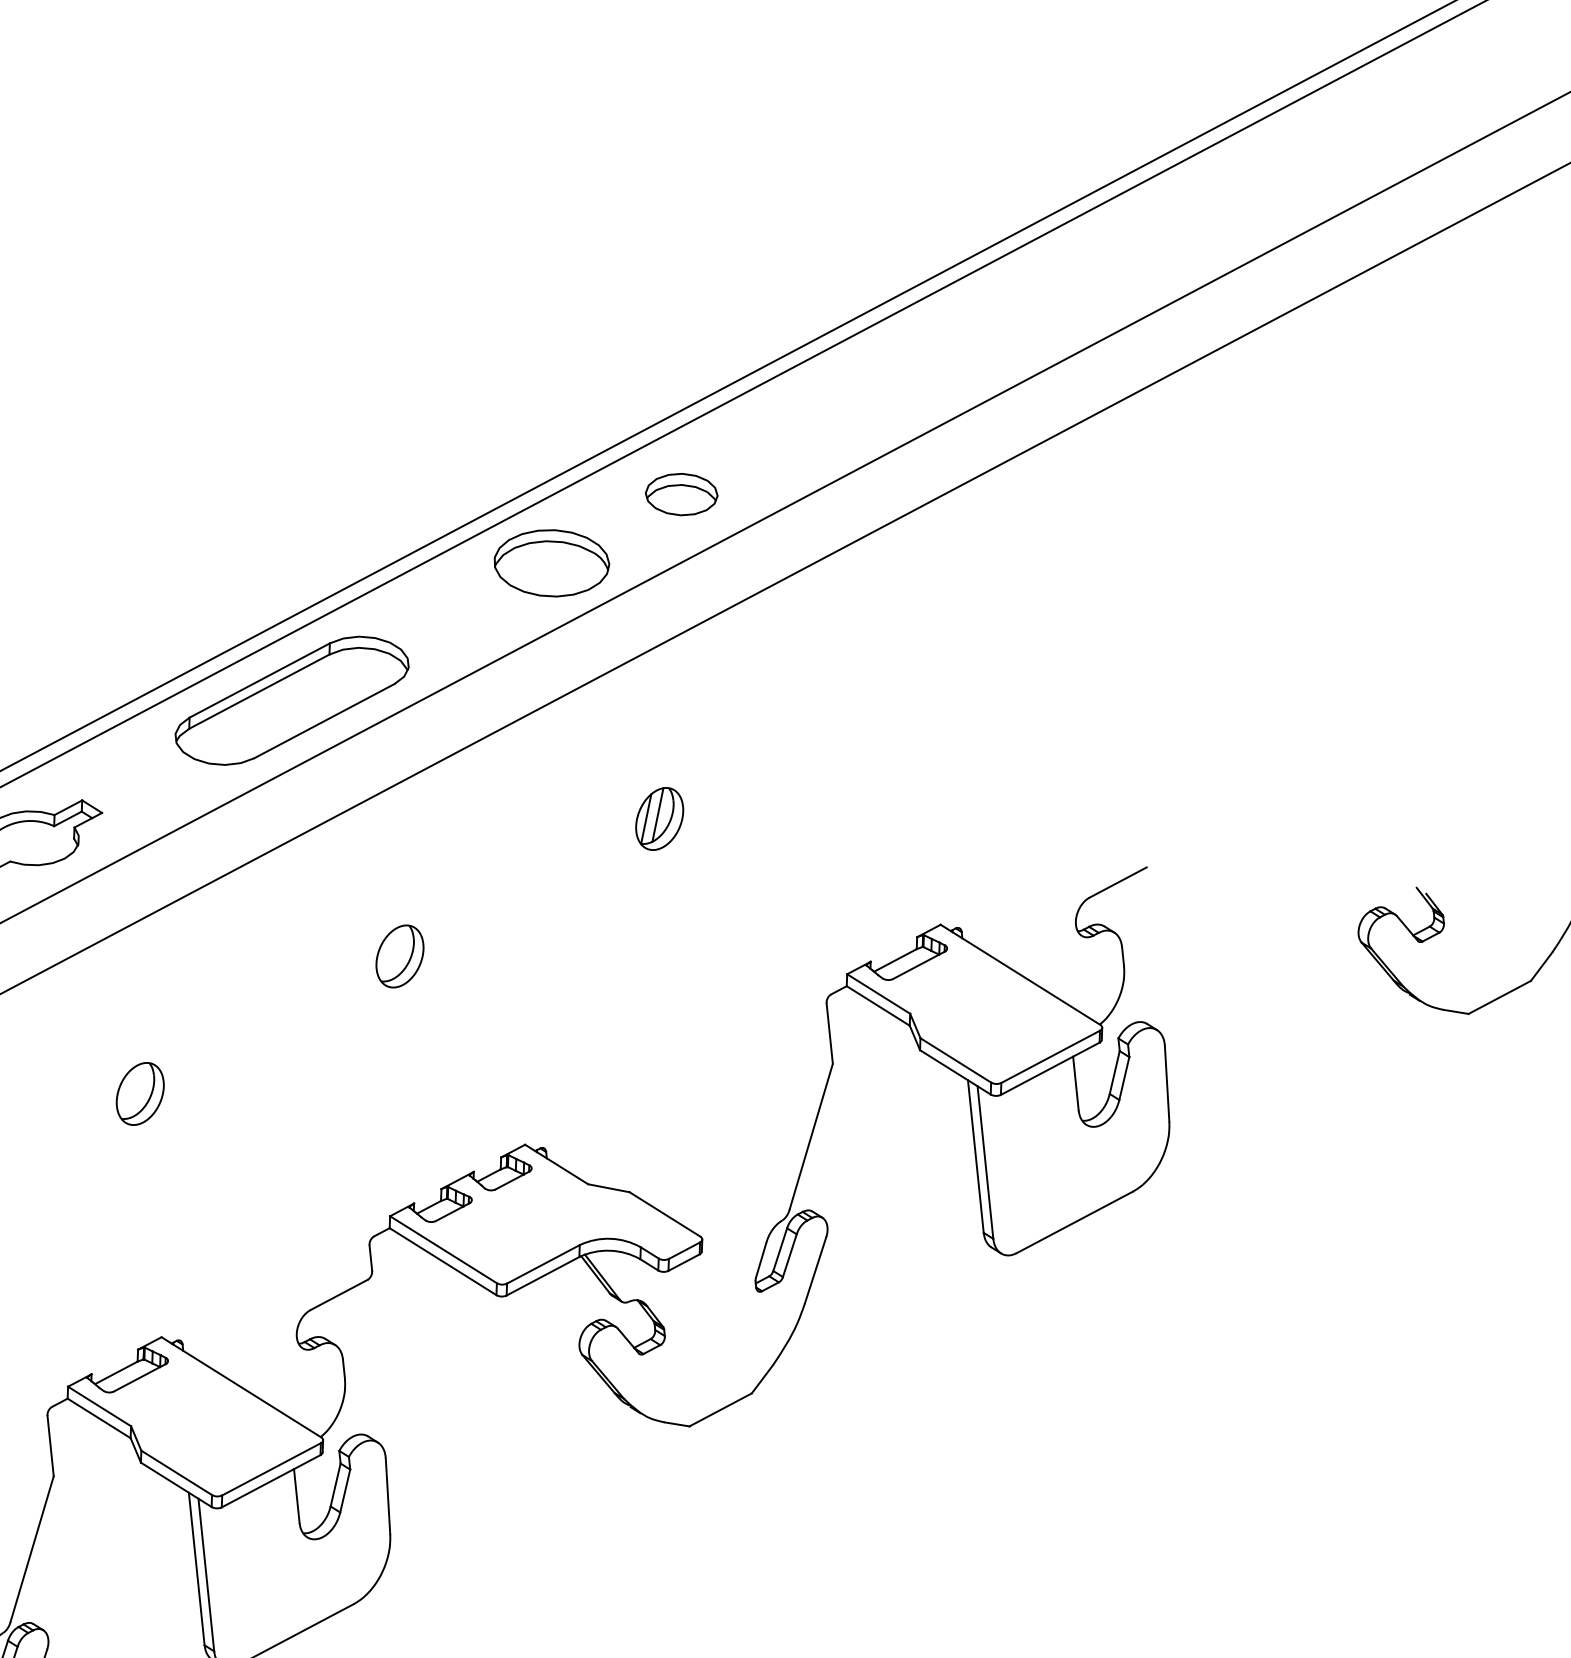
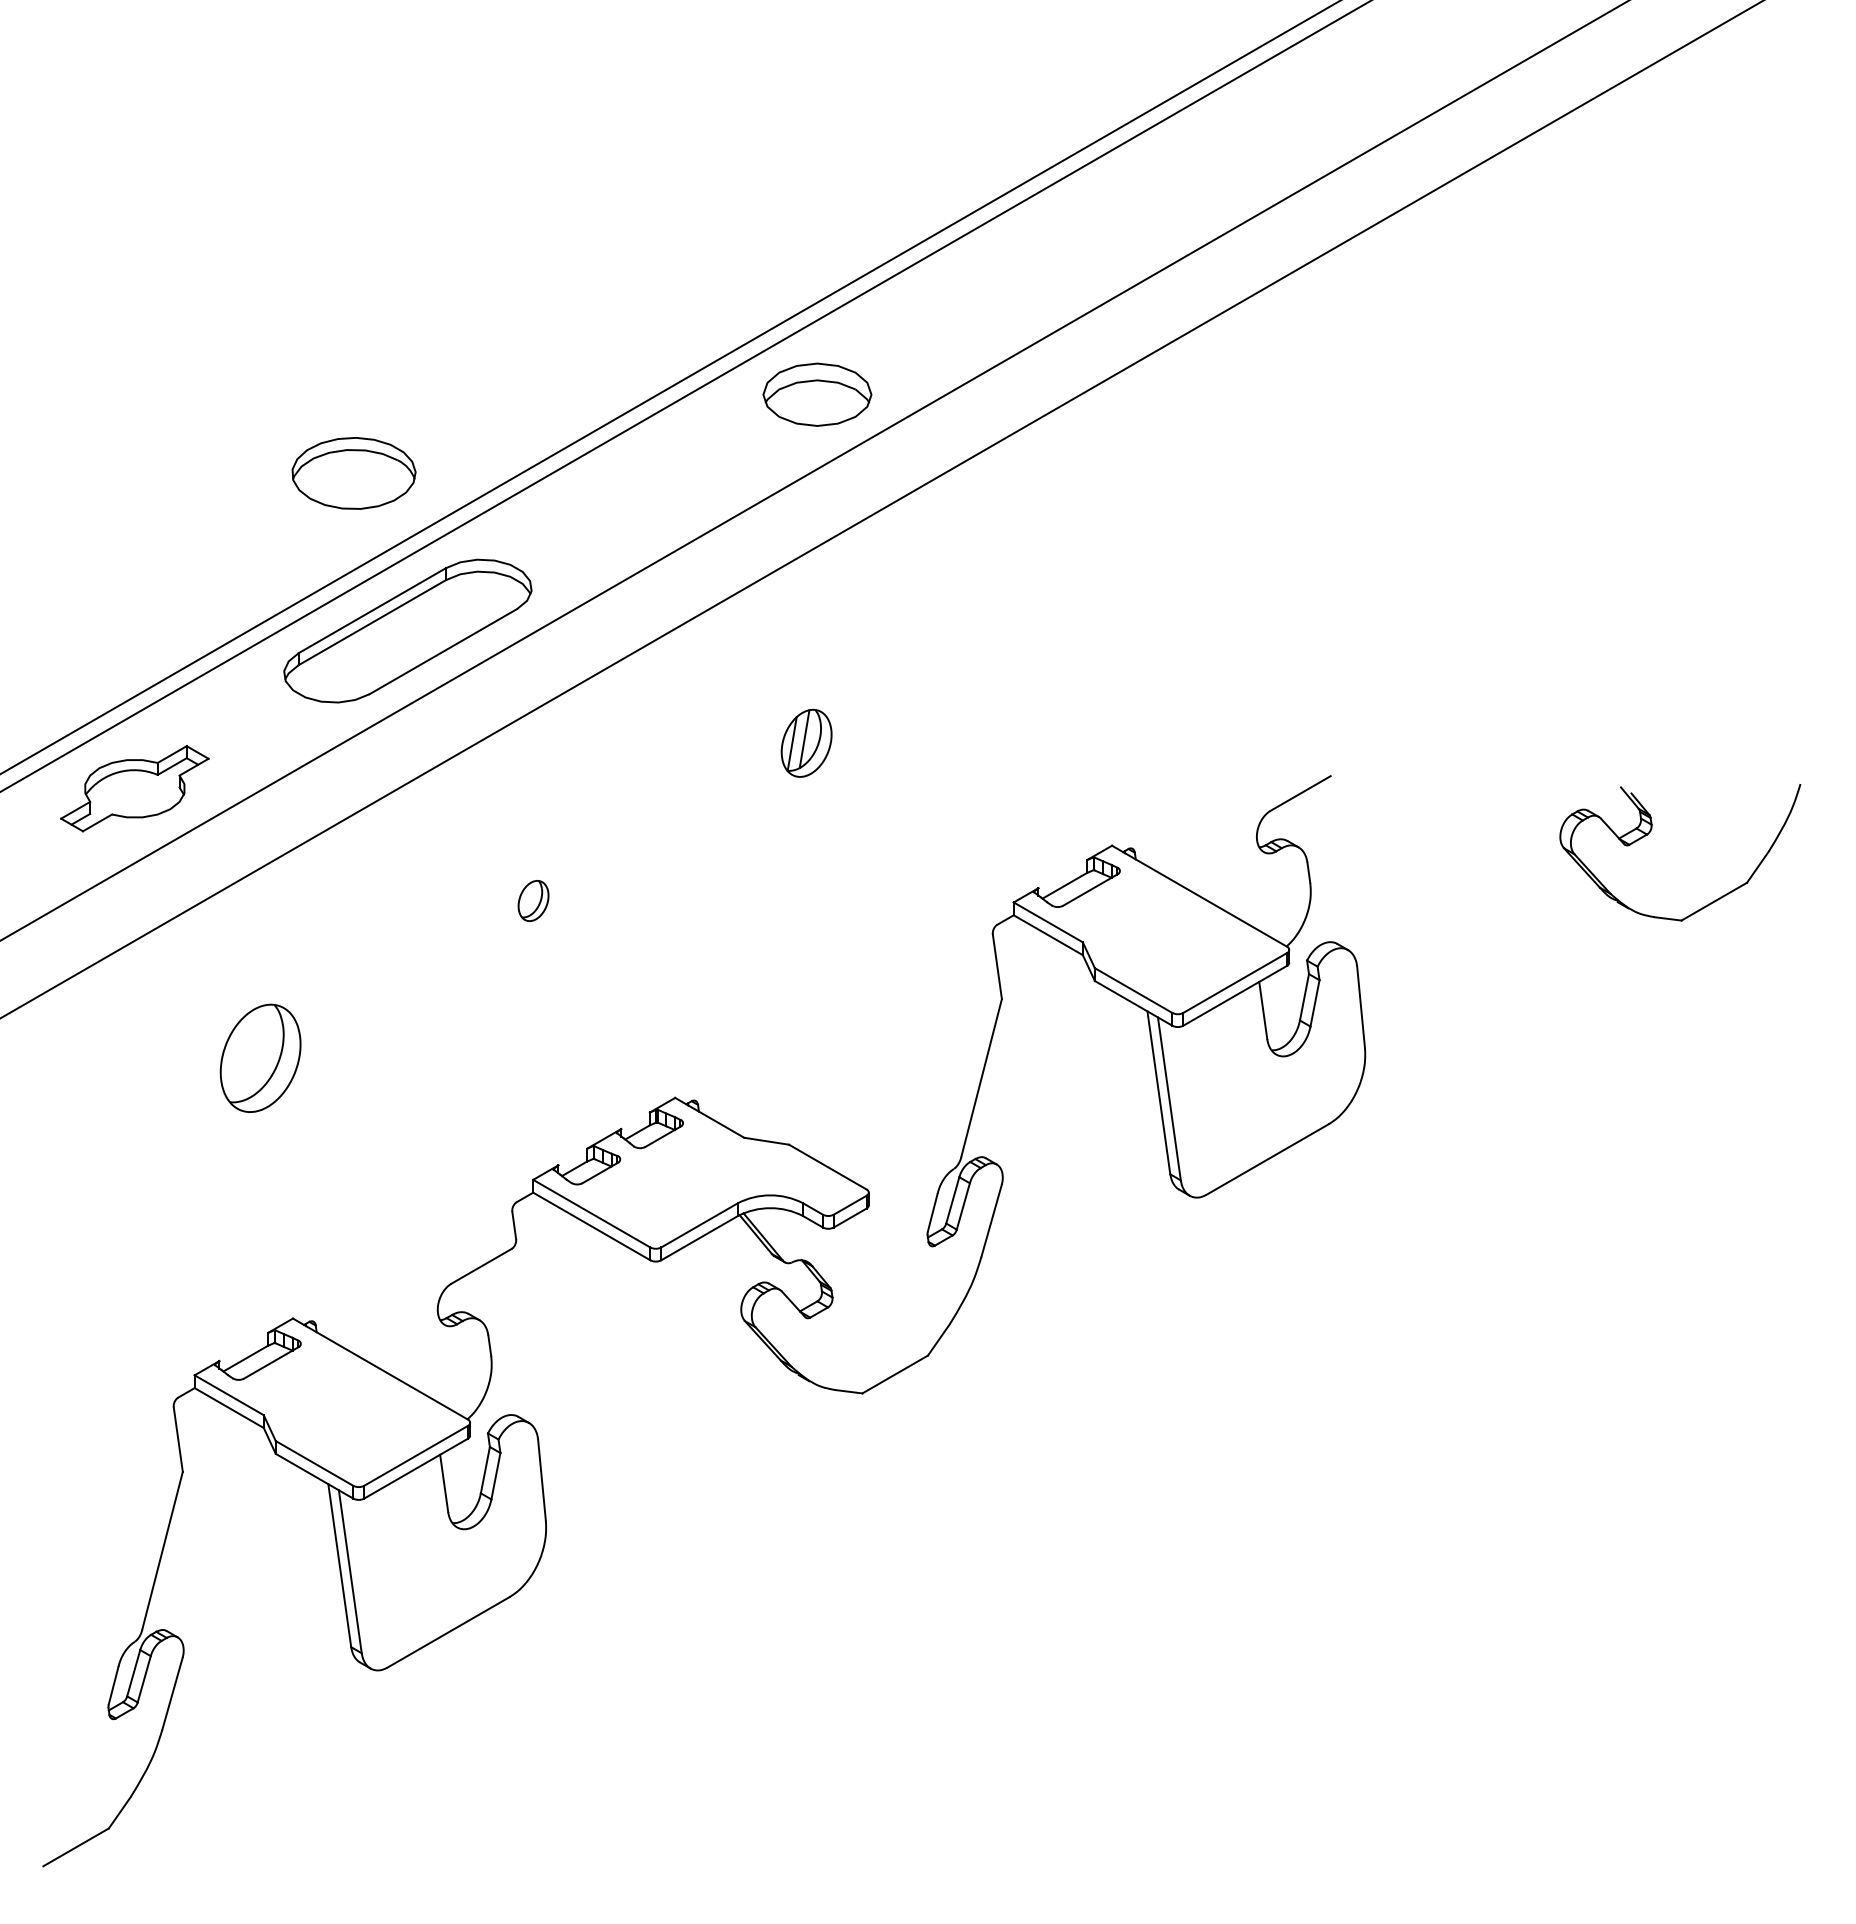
part: (681, 494) -> (817, 394), size x1.4
part: (551, 563) -> (353, 473), moved
part: (399, 956) -> (533, 900), size x0.6
part: (140, 1093) -> (260, 1058), size x1.6

